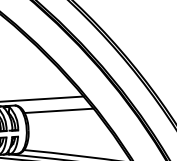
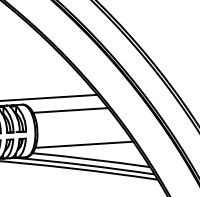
line: (71, 142) -> (84, 144), added

